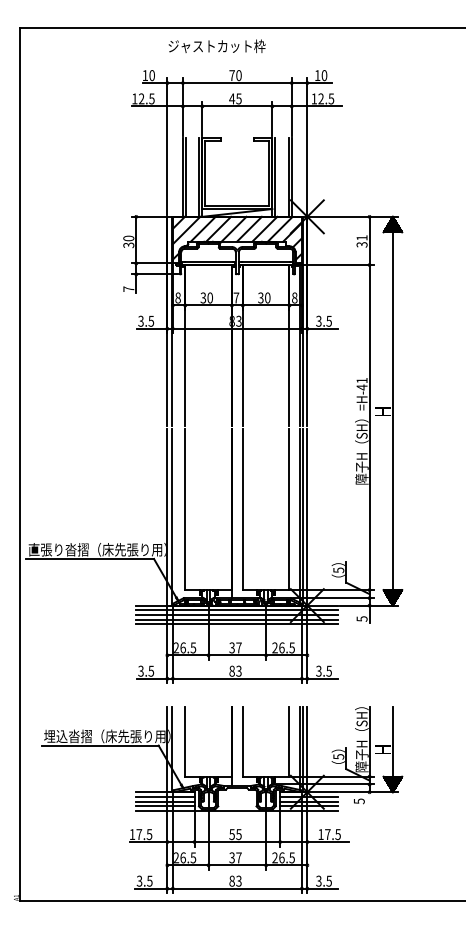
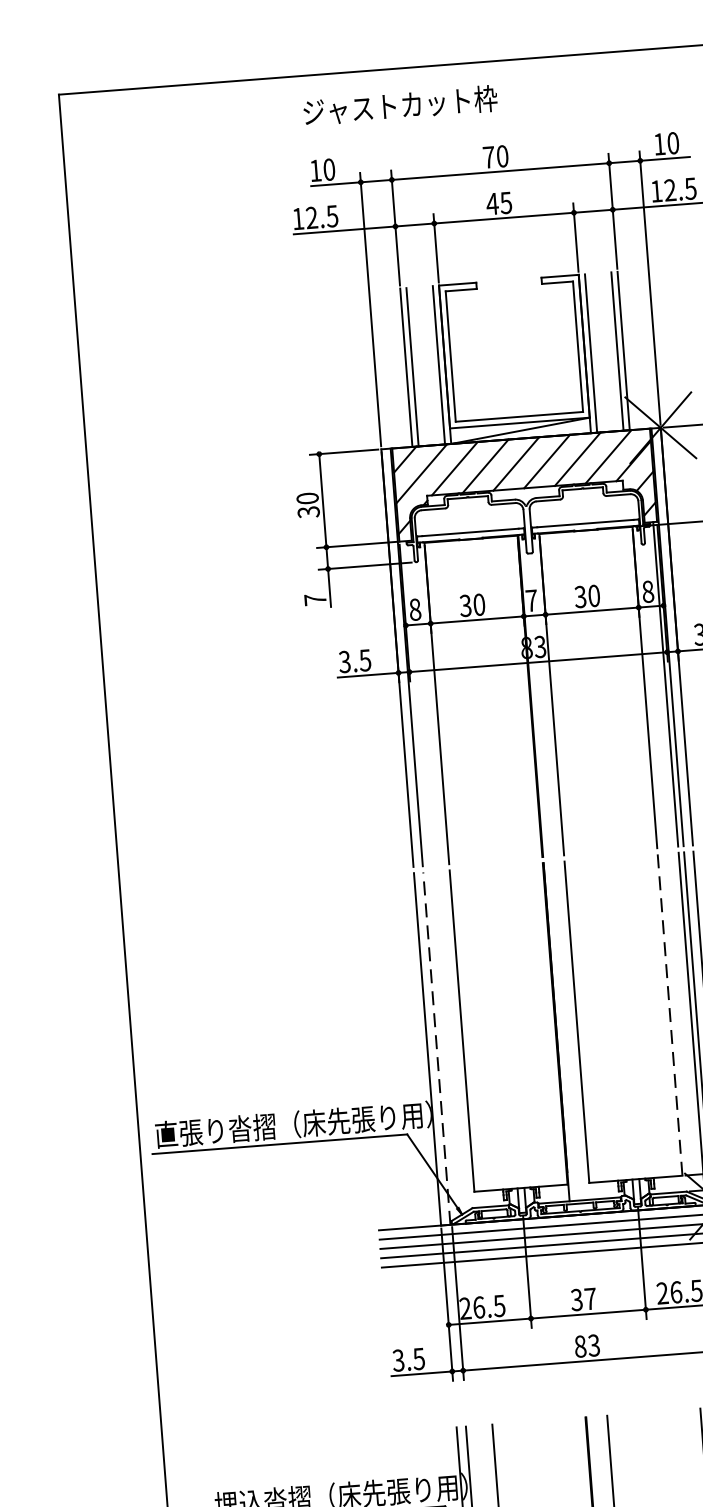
text: (216, 45) -> (399, 103), moved
line: (289, 509) -> (670, 1014), solid -> dashed
line: (172, 516) -> (437, 1046), solid -> dashed

